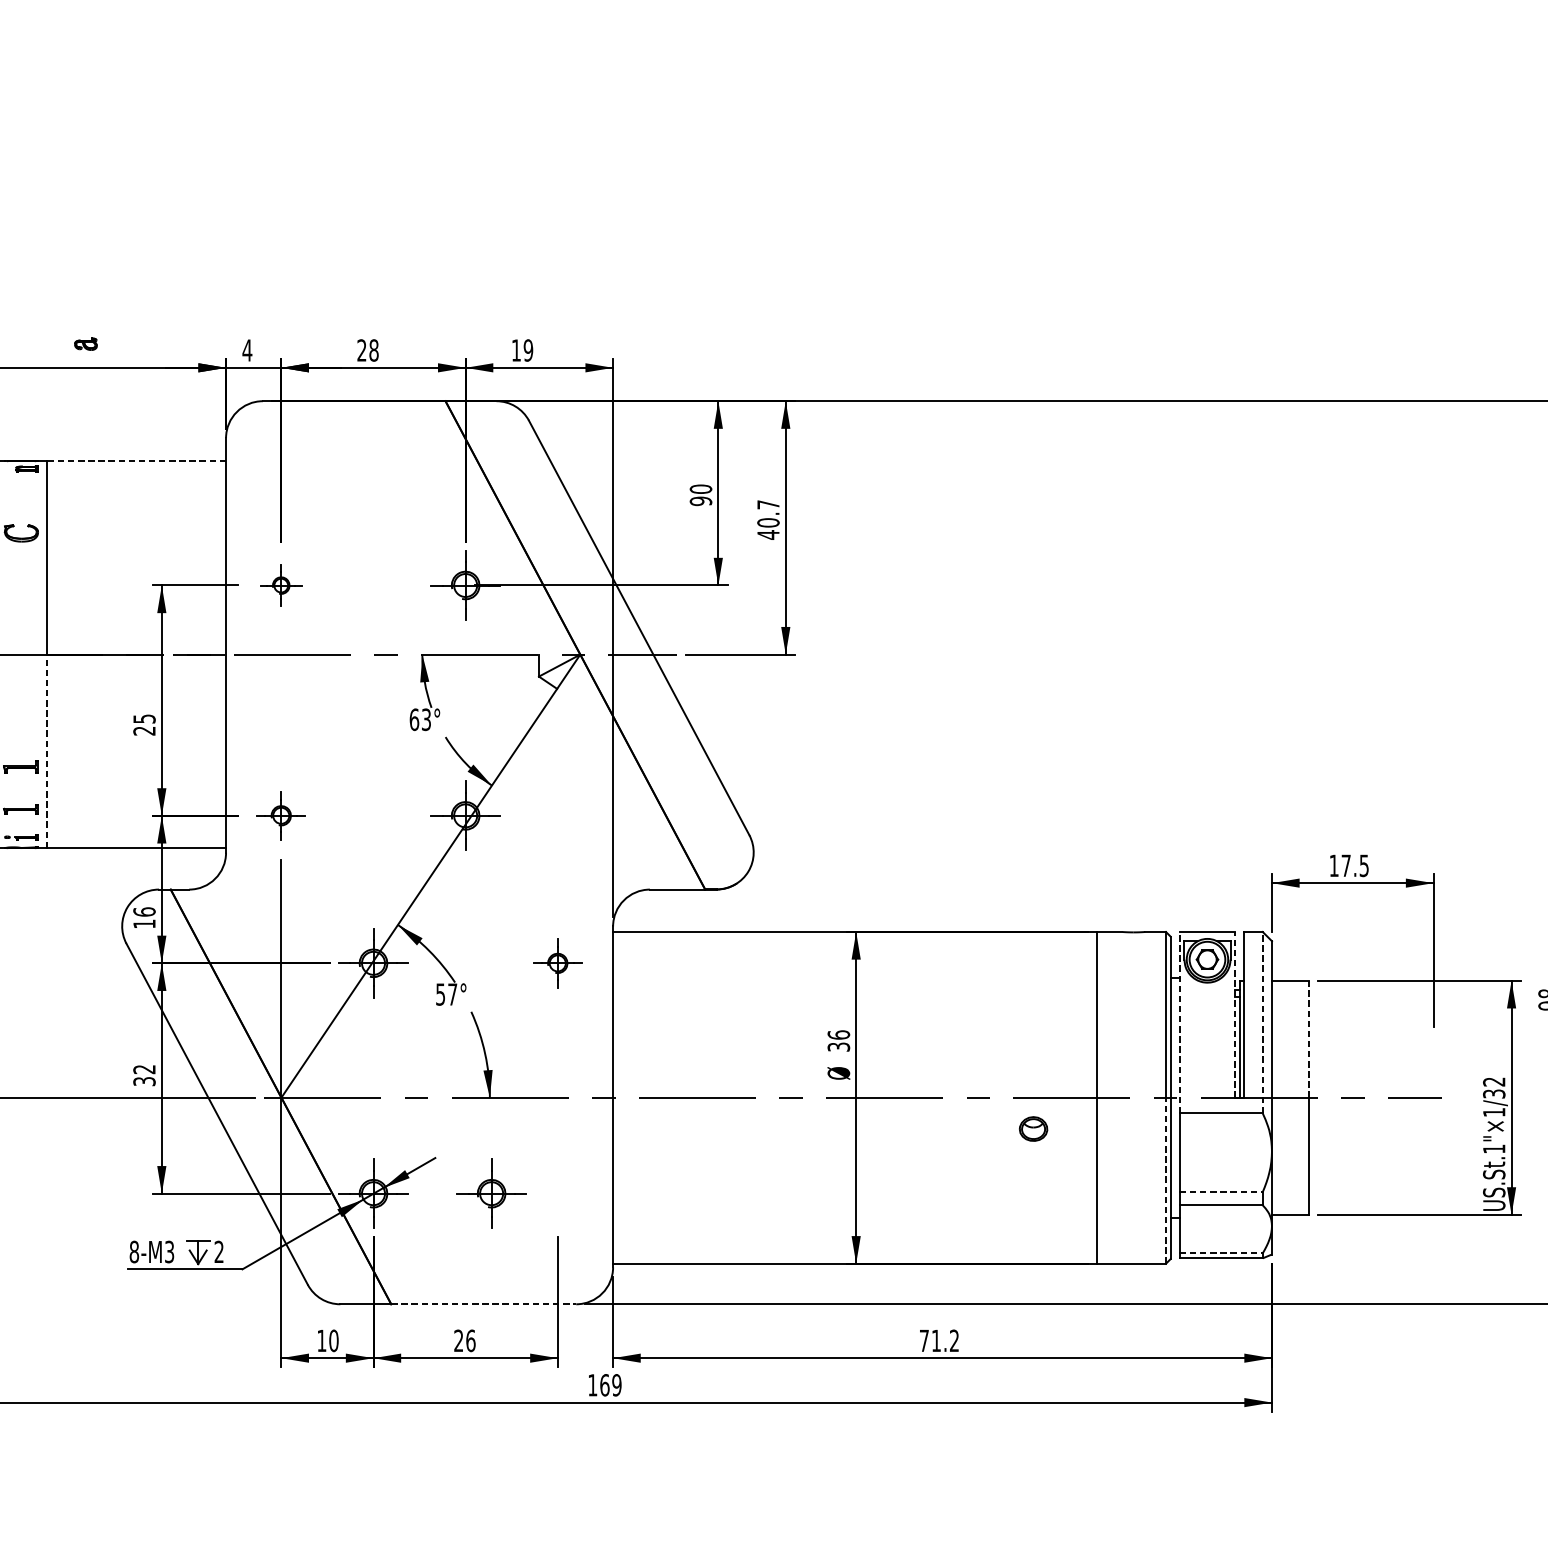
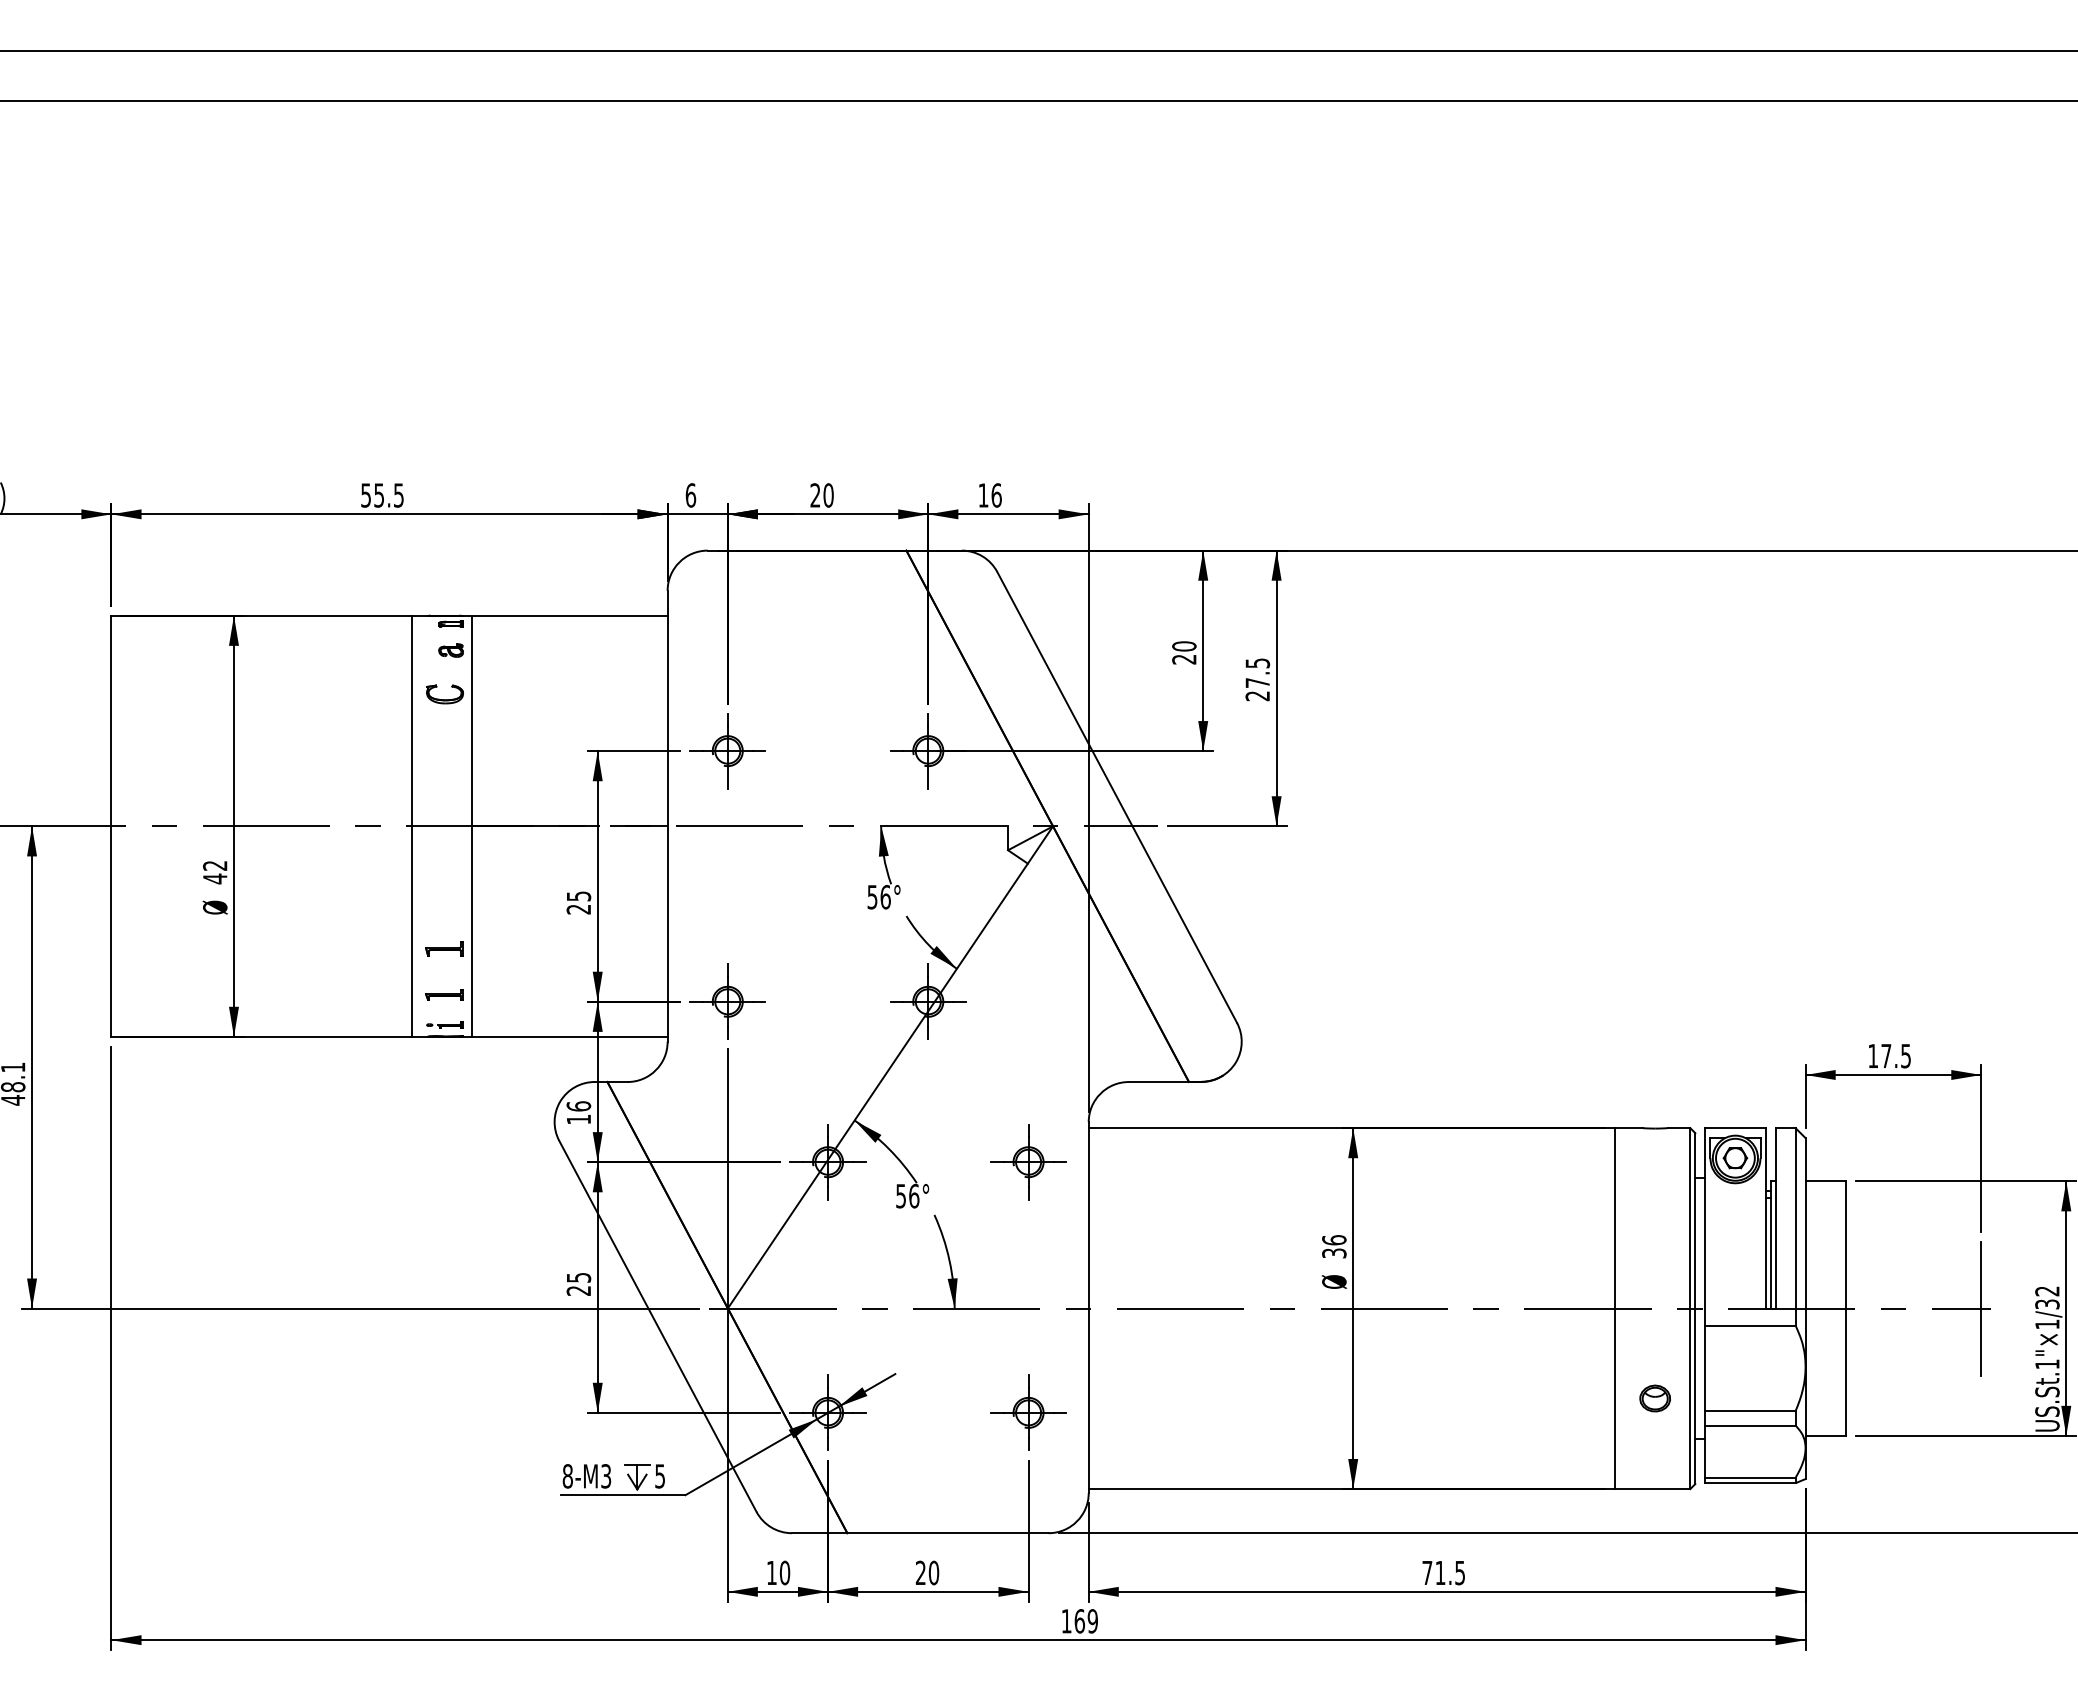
part: (85, 344) -> (450, 650), moved
text: (247, 350) -> (690, 495), 4 -> 6
text: (373, 350) -> (828, 495), 28 -> 20
text: (528, 350) -> (996, 495), 19 -> 16
line: (136, 460) -> (570, 615), dashed -> solid
text: (701, 501) -> (1184, 659), 90 -> 20
text: (768, 519) -> (1257, 679), 40.7 -> 27.5
part: (281, 585) -> (727, 751), size x1.67
text: (419, 719) -> (878, 896), 63° -> 56°
line: (46, 751) -> (472, 931), dashed -> solid
part: (281, 815) -> (727, 1001), size x1.43
part: (557, 963) -> (1028, 1162), size x1.43
text: (452, 993) -> (914, 1195), 57° -> 56°
line: (1235, 1014) -> (1765, 1217), dashed -> solid
line: (1179, 1022) -> (1705, 1226), dashed -> solid
line: (1262, 1022) -> (1795, 1226), dashed -> solid
line: (1308, 1038) -> (1845, 1244), dashed -> solid
text: (144, 1075) -> (578, 1284), 32 -> 25
line: (1433, 1097) -> (1981, 1308), added
part: (1032, 1129) -> (1654, 1398), moved
line: (1166, 1180) -> (1690, 1398), dashed -> solid
line: (1221, 1192) -> (1750, 1411), dashed -> solid
part: (491, 1193) -> (1028, 1412), moved
text: (218, 1252) -> (659, 1476), 2 -> 5
line: (1221, 1253) -> (1750, 1477), dashed -> solid
line: (484, 1304) -> (948, 1533), dashed -> solid
text: (471, 1340) -> (934, 1572), 26 -> 20
text: (953, 1340) -> (1459, 1572), 71.2 -> 71.5

